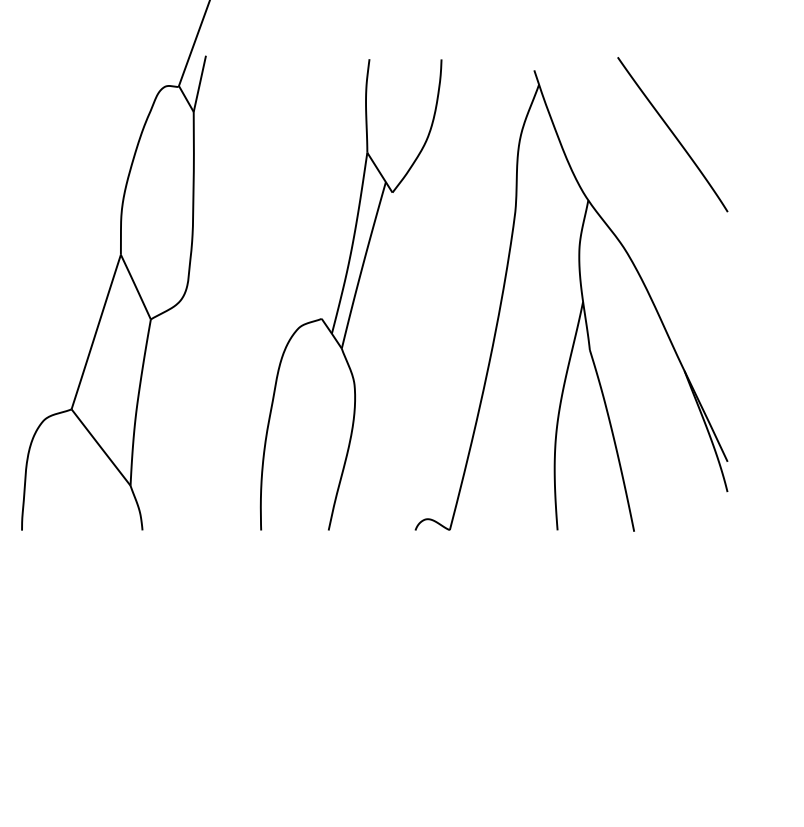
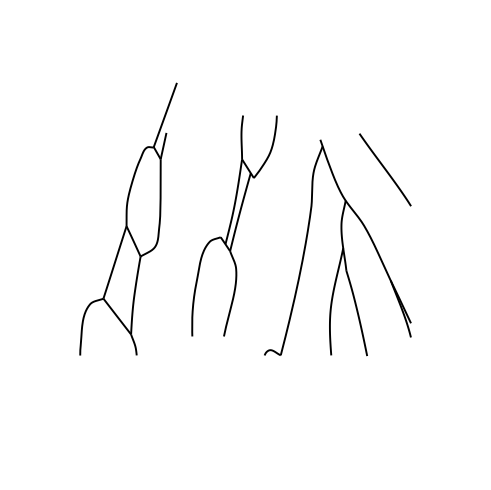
part: (351, 293) -> (234, 225), moved

